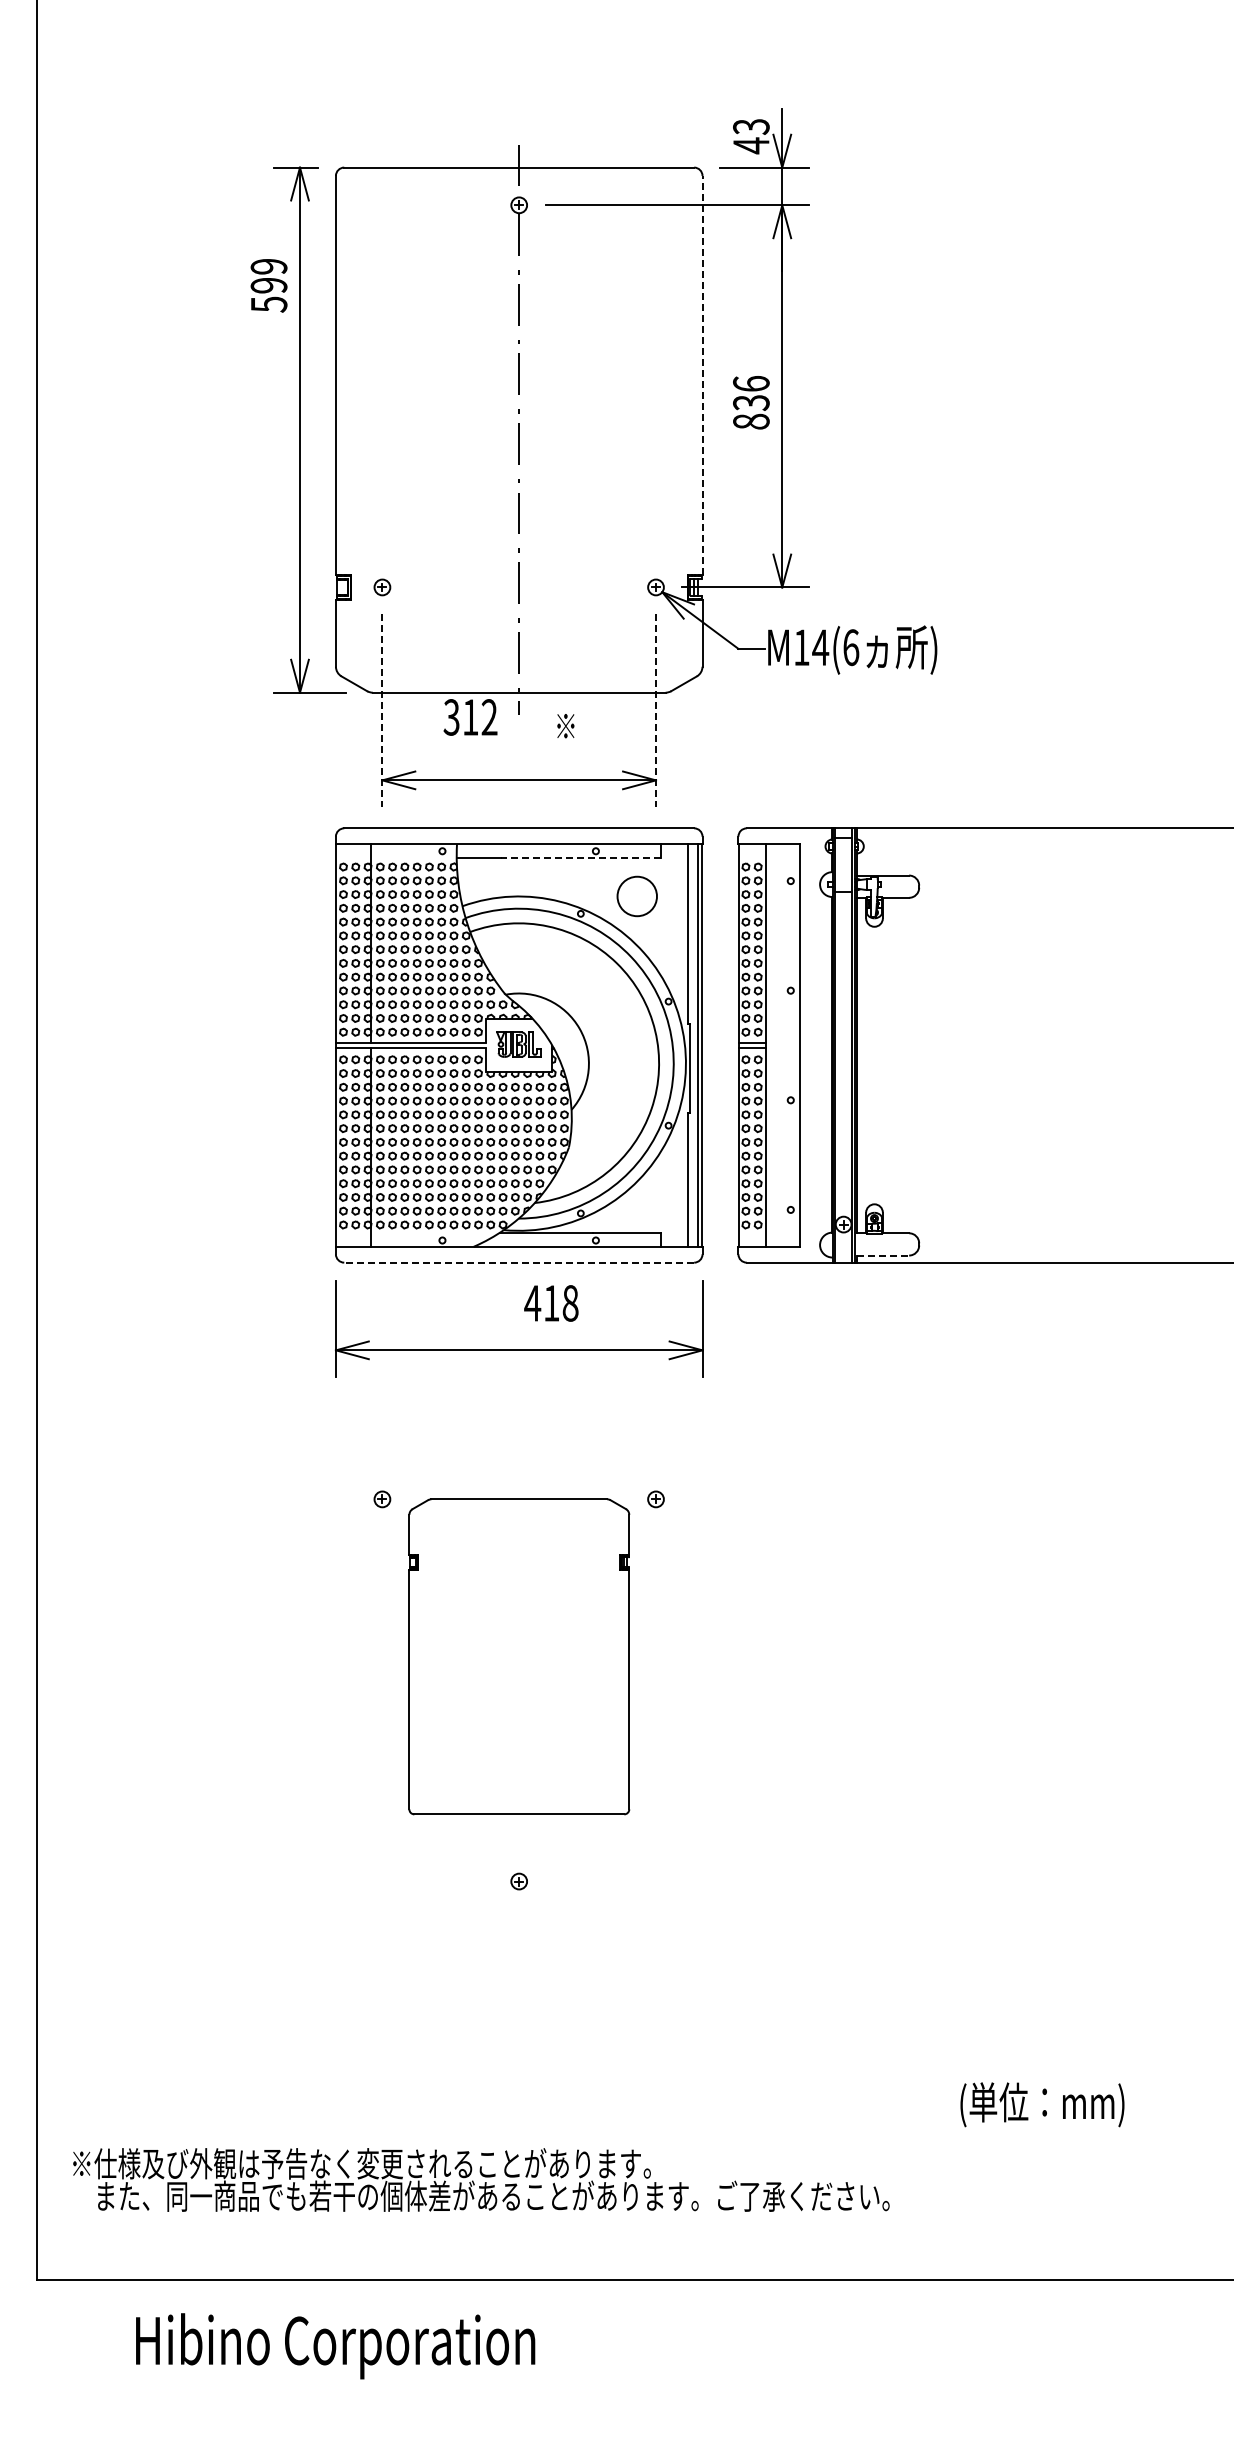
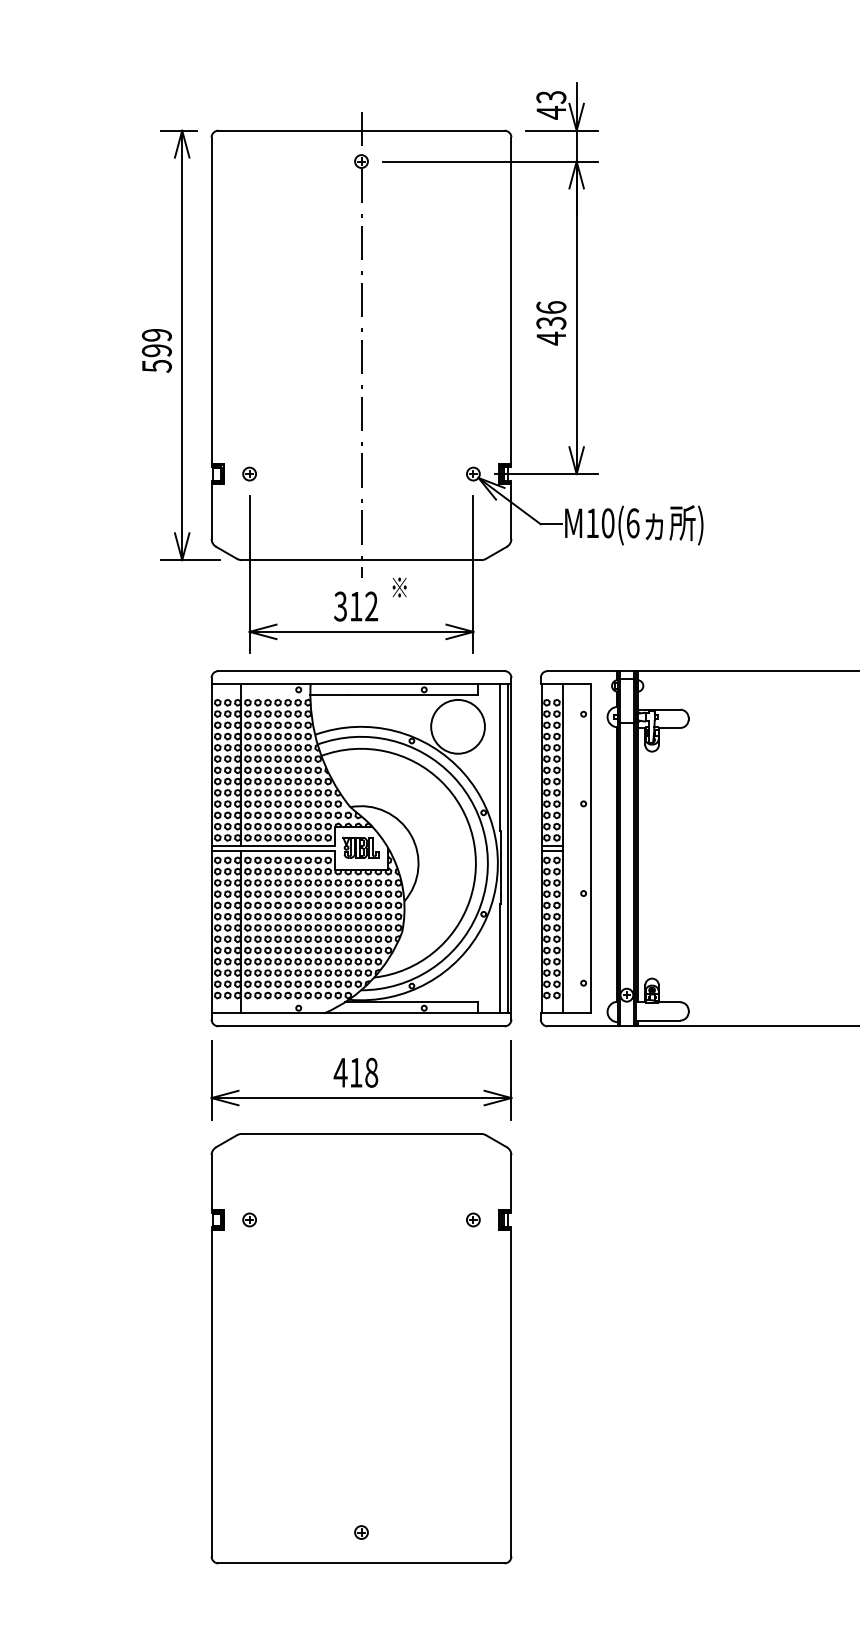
text: (268, 285) -> (156, 350), moved
line: (702, 375) -> (511, 300), dashed -> solid
text: (751, 421) -> (551, 338), 836 -> 436
text: (820, 647) -> (607, 523), M14(6 -> M10(6
line: (382, 710) -> (249, 574), dashed -> solid
line: (656, 710) -> (473, 574), dashed -> solid
text: (470, 717) -> (356, 606), moved
line: (580, 858) -> (411, 695), dashed -> solid
circle: (637, 896) -> (458, 726), size x1.67
line: (883, 1255) -> (659, 1020), dashed -> solid
line: (519, 1262) -> (361, 1026), dashed -> solid
text: (551, 1303) -> (356, 1072), moved
part: (519, 1656) -> (361, 1348), size x1.67

